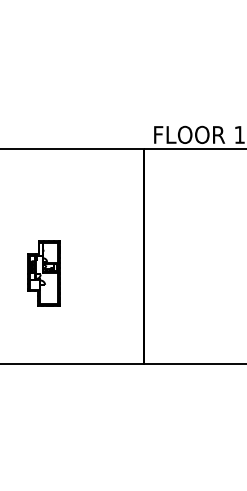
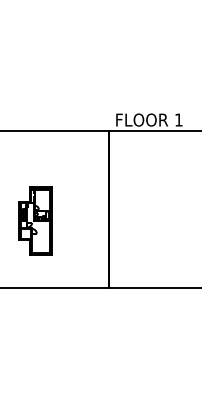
part: (43, 272) -> (35, 220), size x1.43

